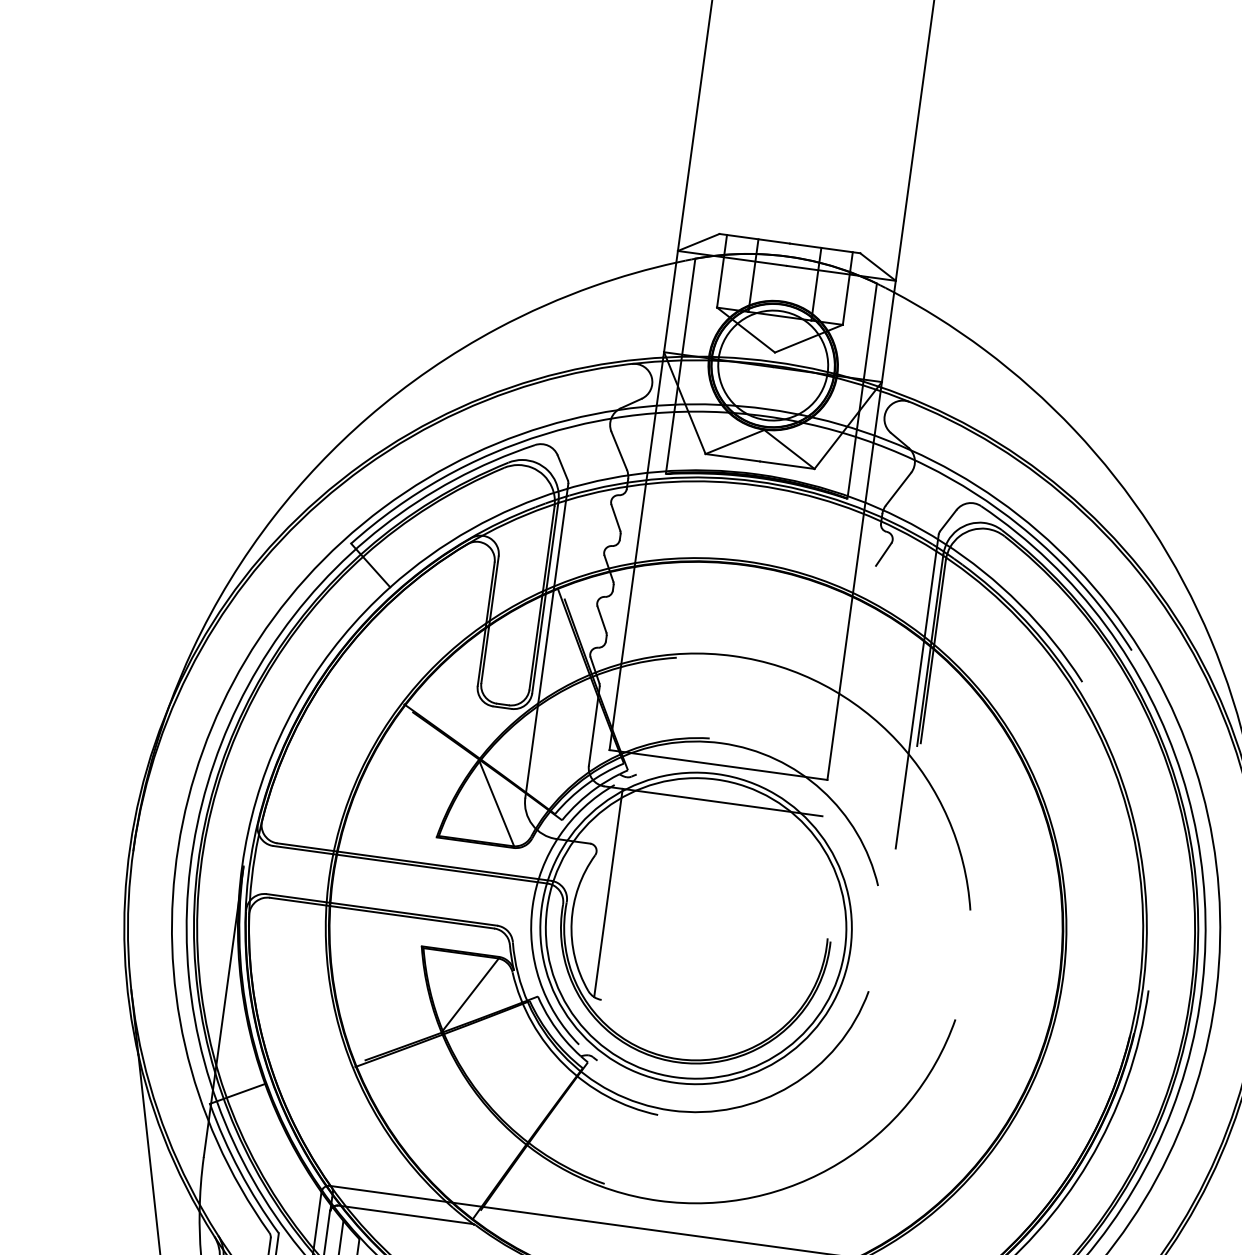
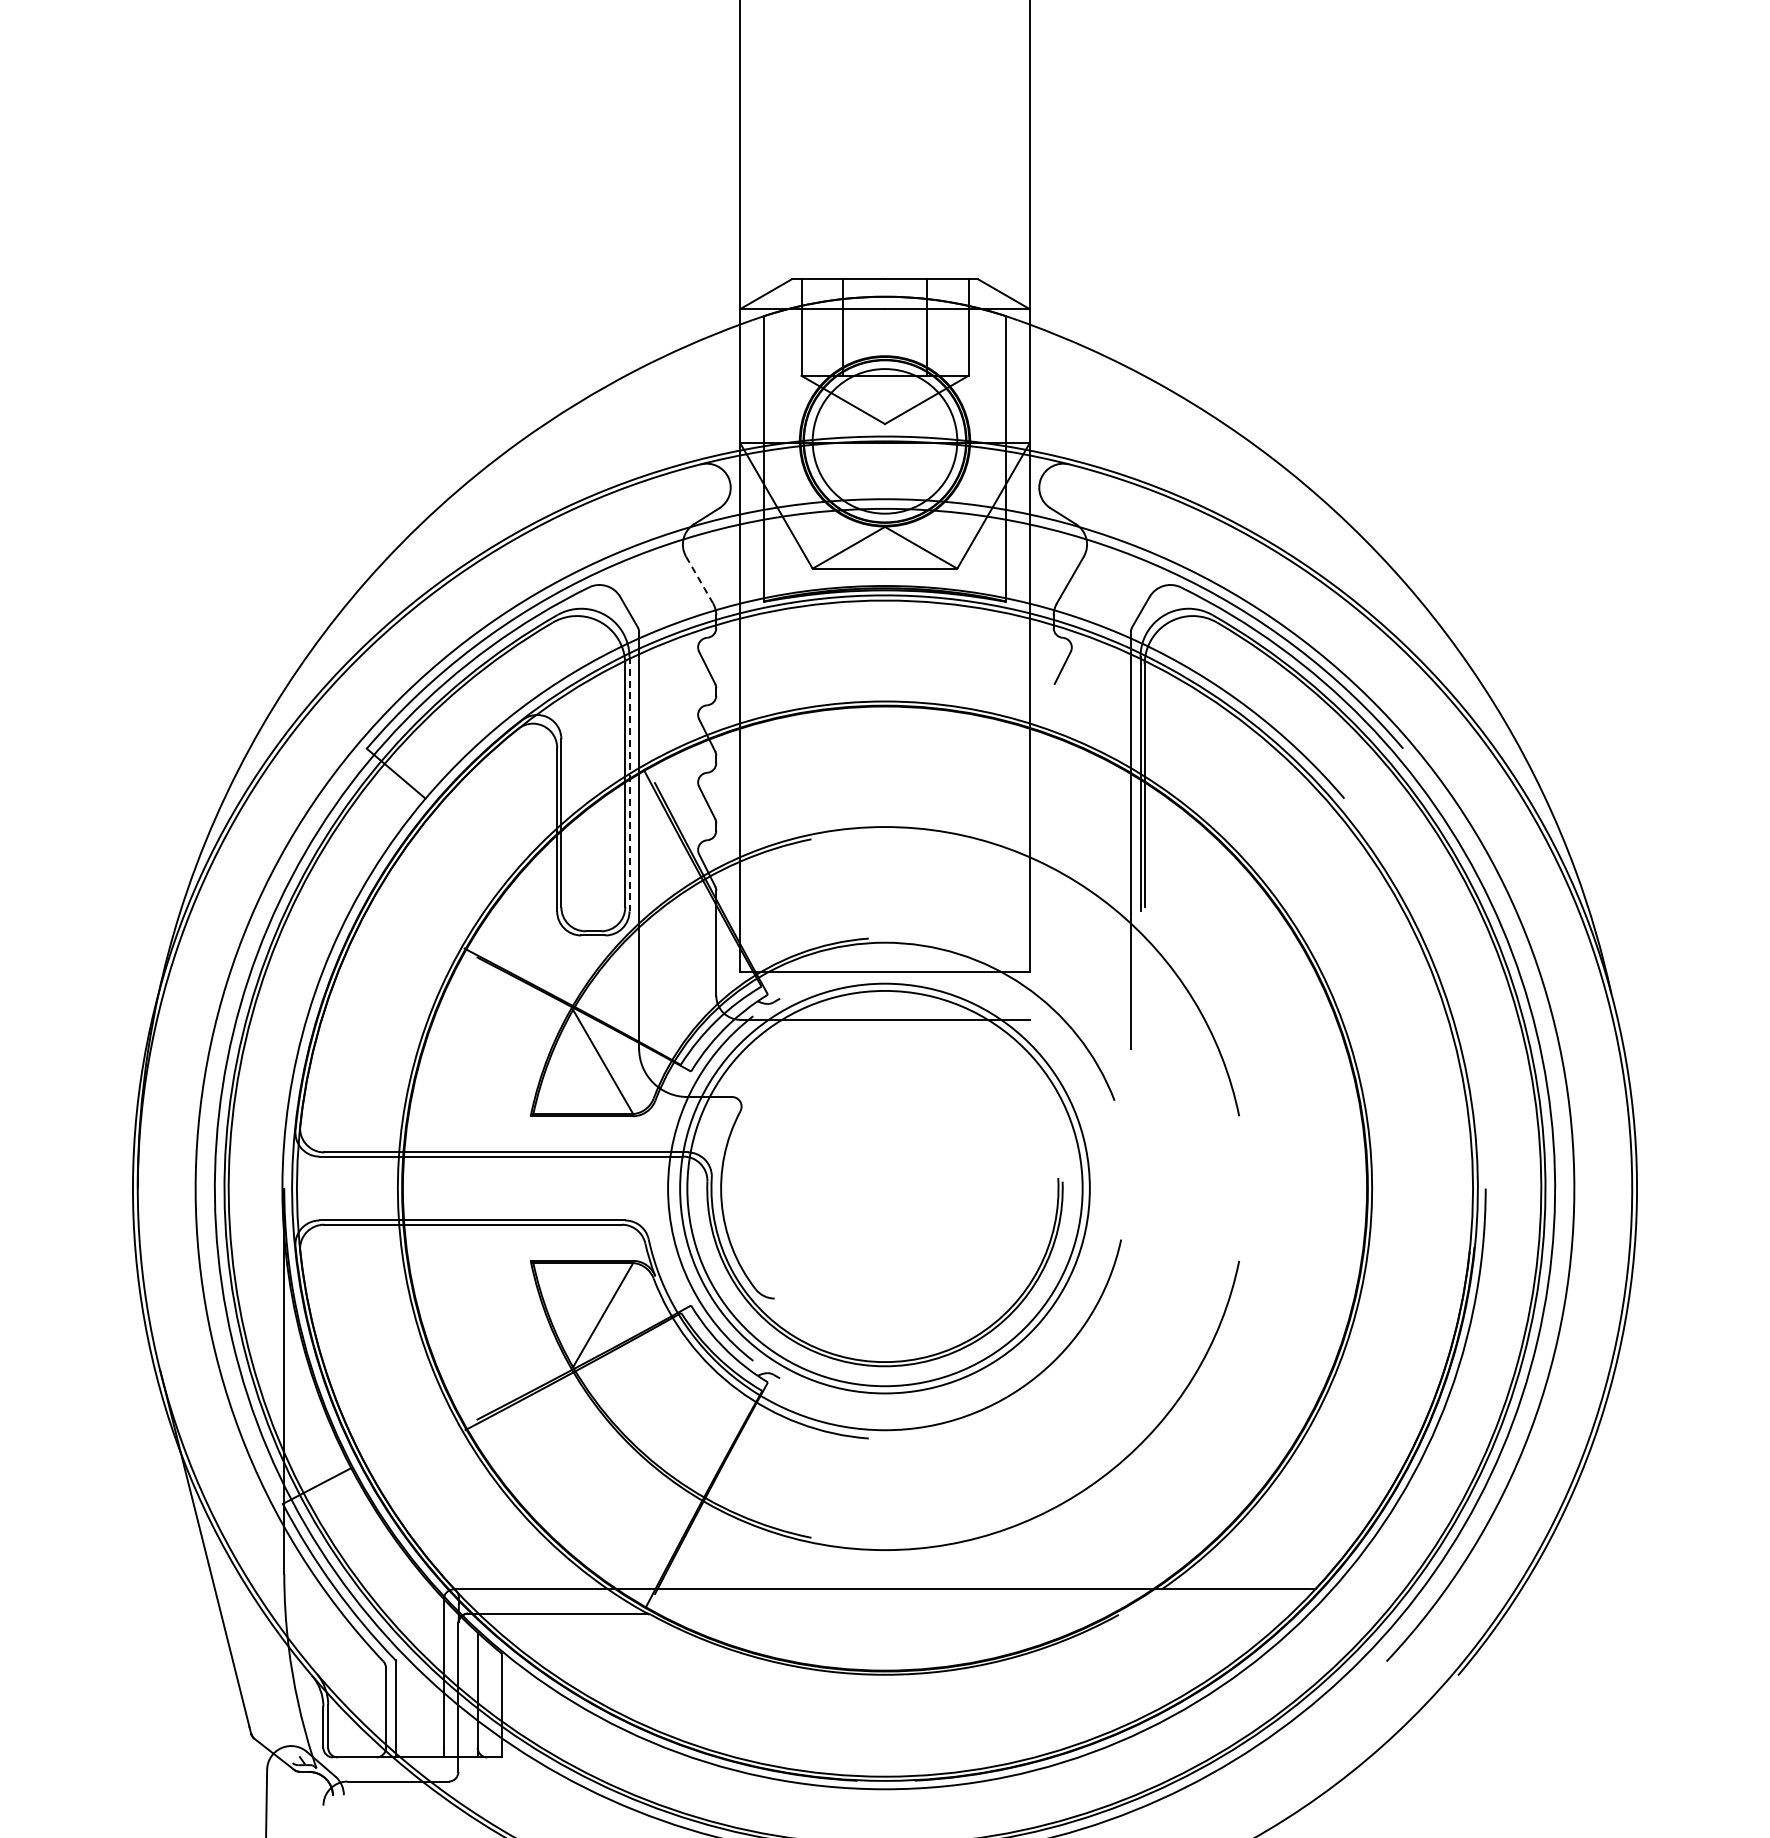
line: (619, 450) -> (699, 579), solid -> dashed
line: (545, 597) -> (629, 784), solid -> dashed
line: (608, 892) -> (764, 1157), removed

